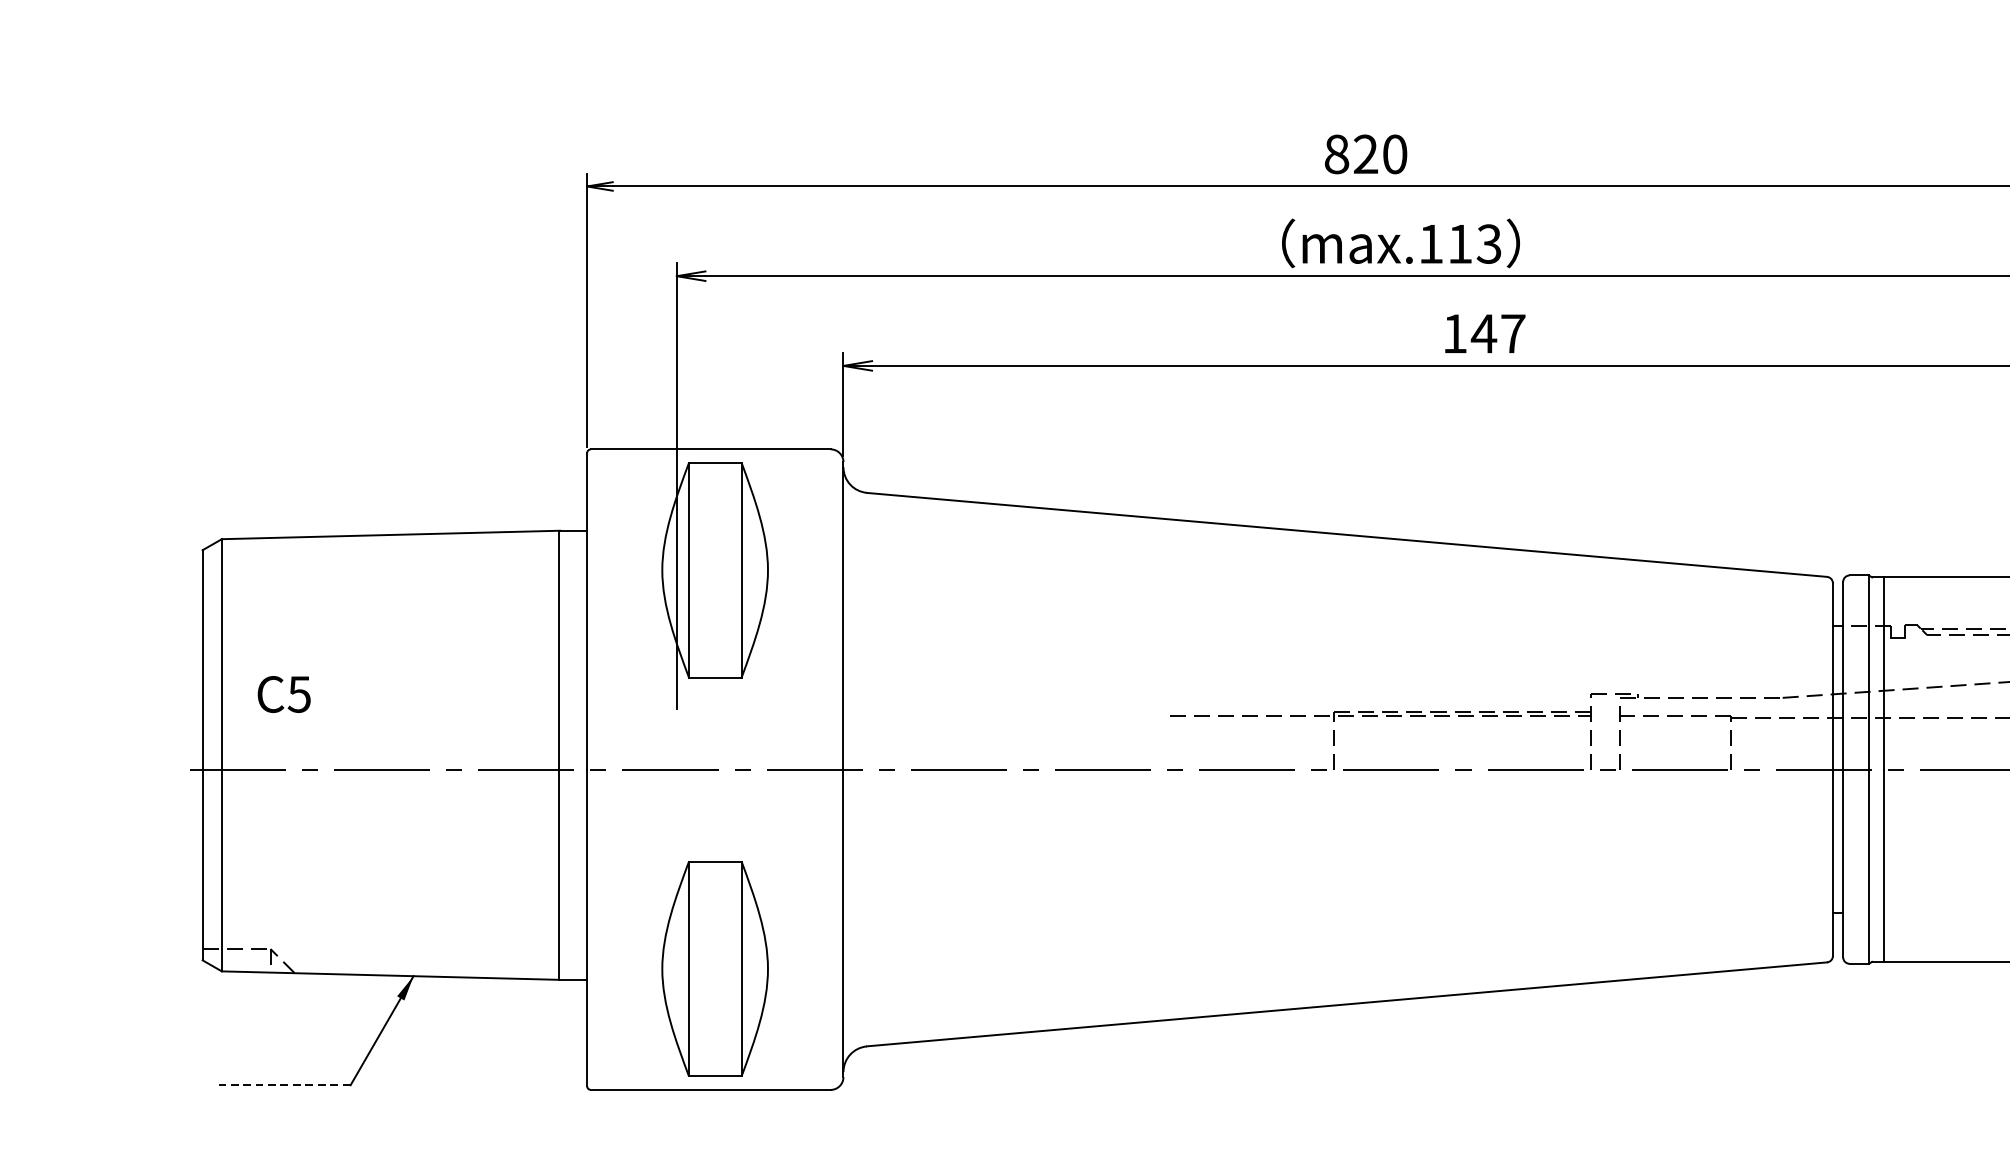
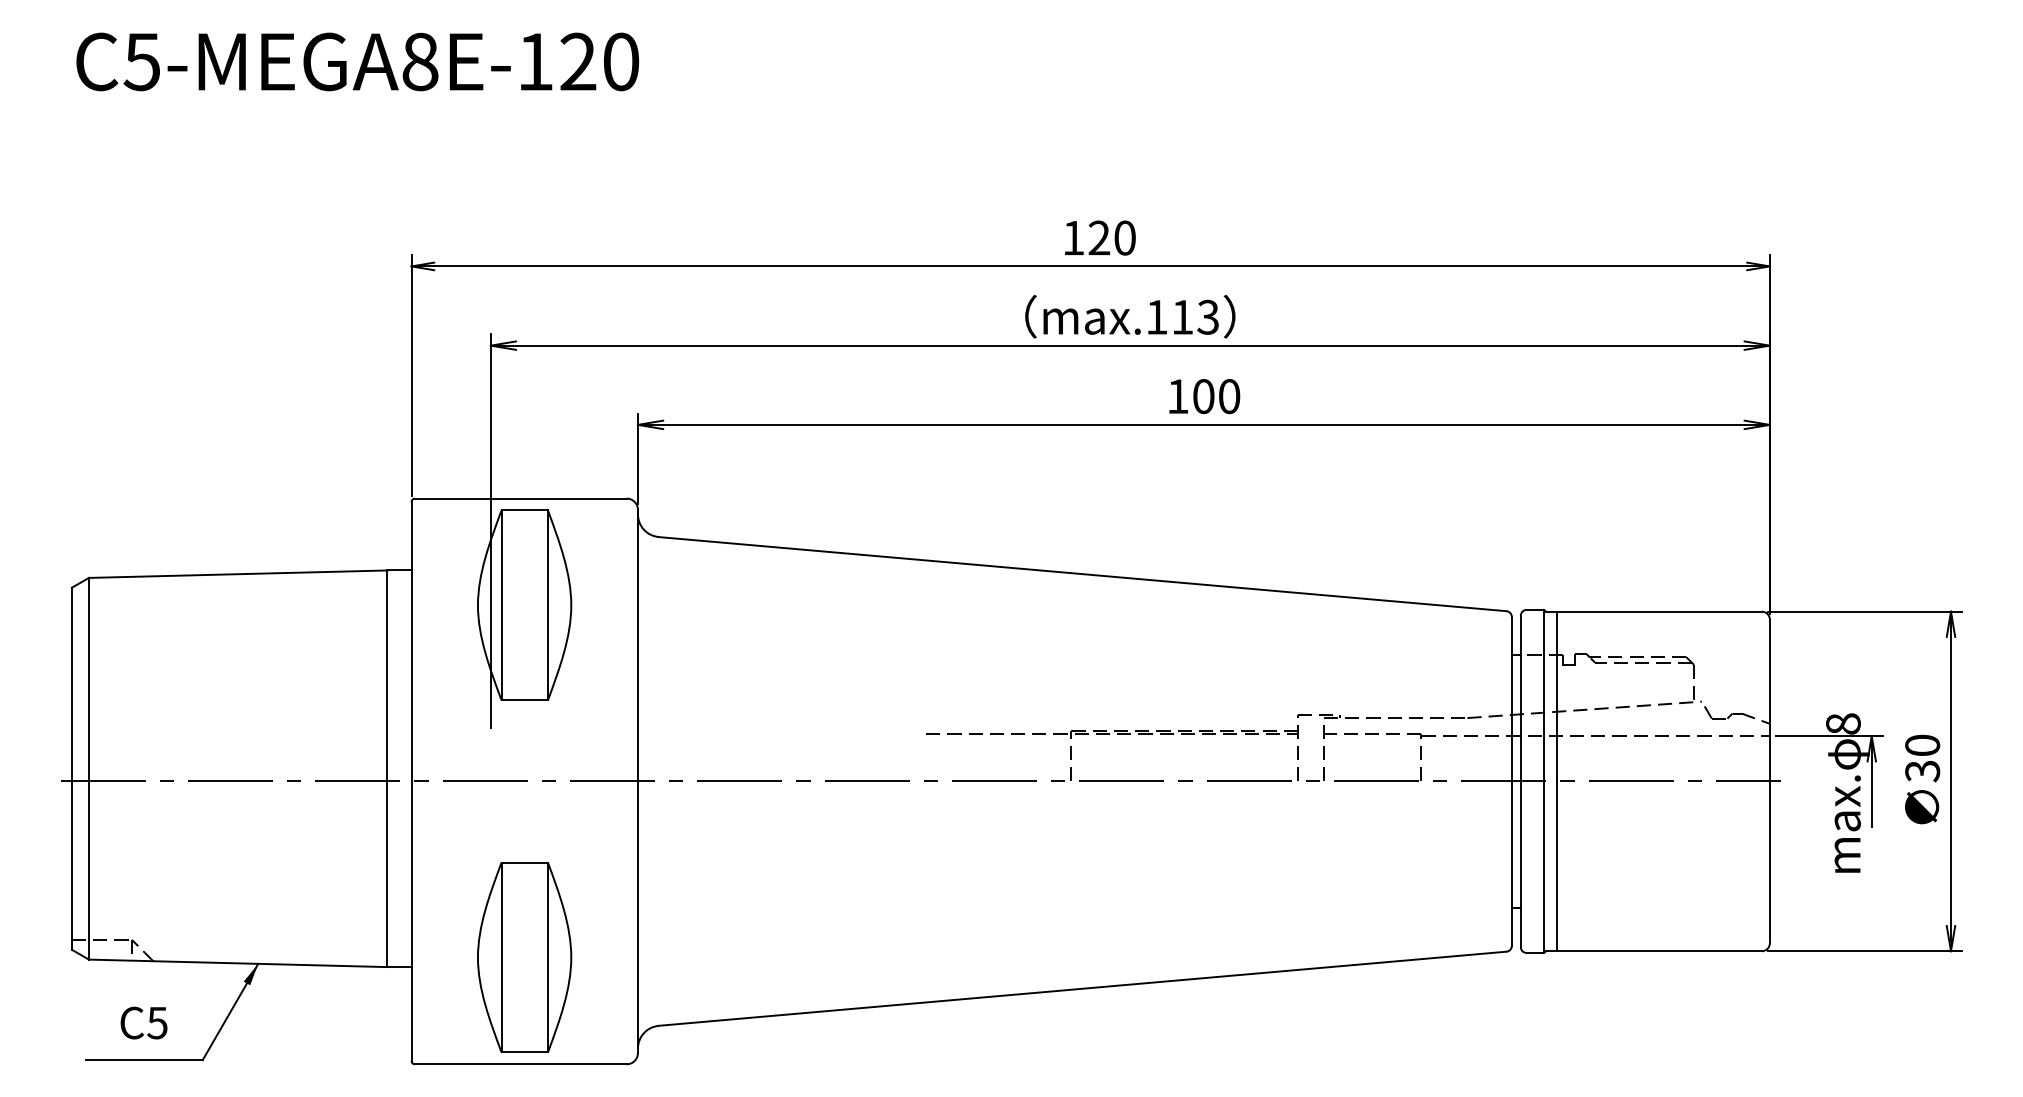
text: (1336, 153) -> (1073, 237), 820 -> 120
text: (1498, 333) -> (1216, 396), 147 -> 100
text: (283, 693) -> (143, 1022), moved
line: (284, 1085) -> (144, 1060), dashed -> solid

